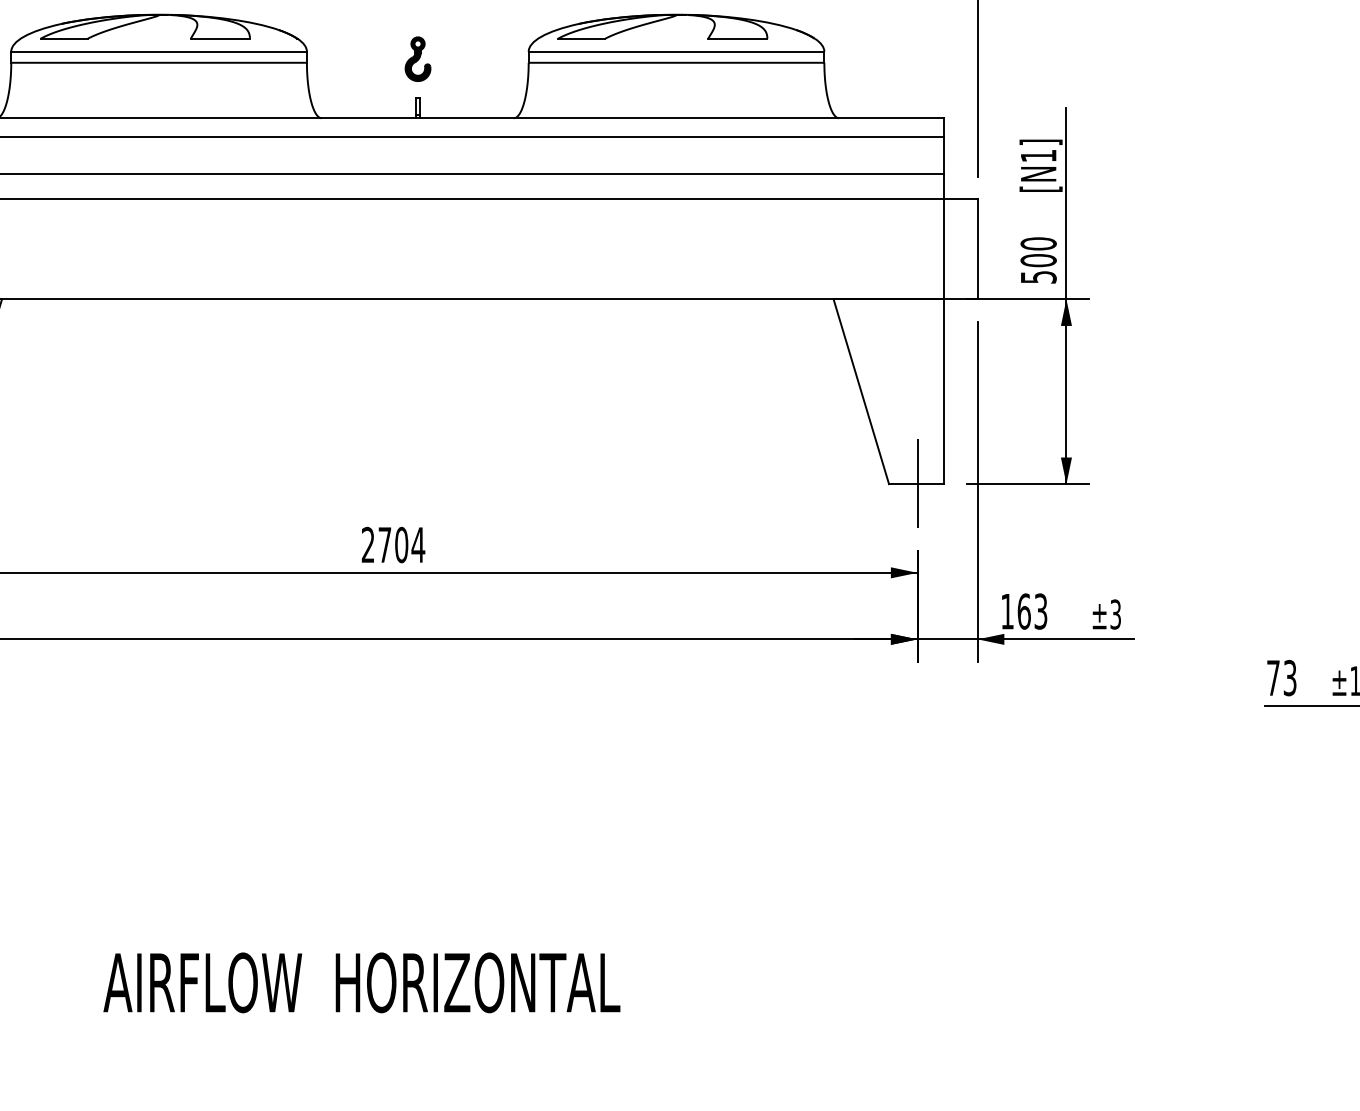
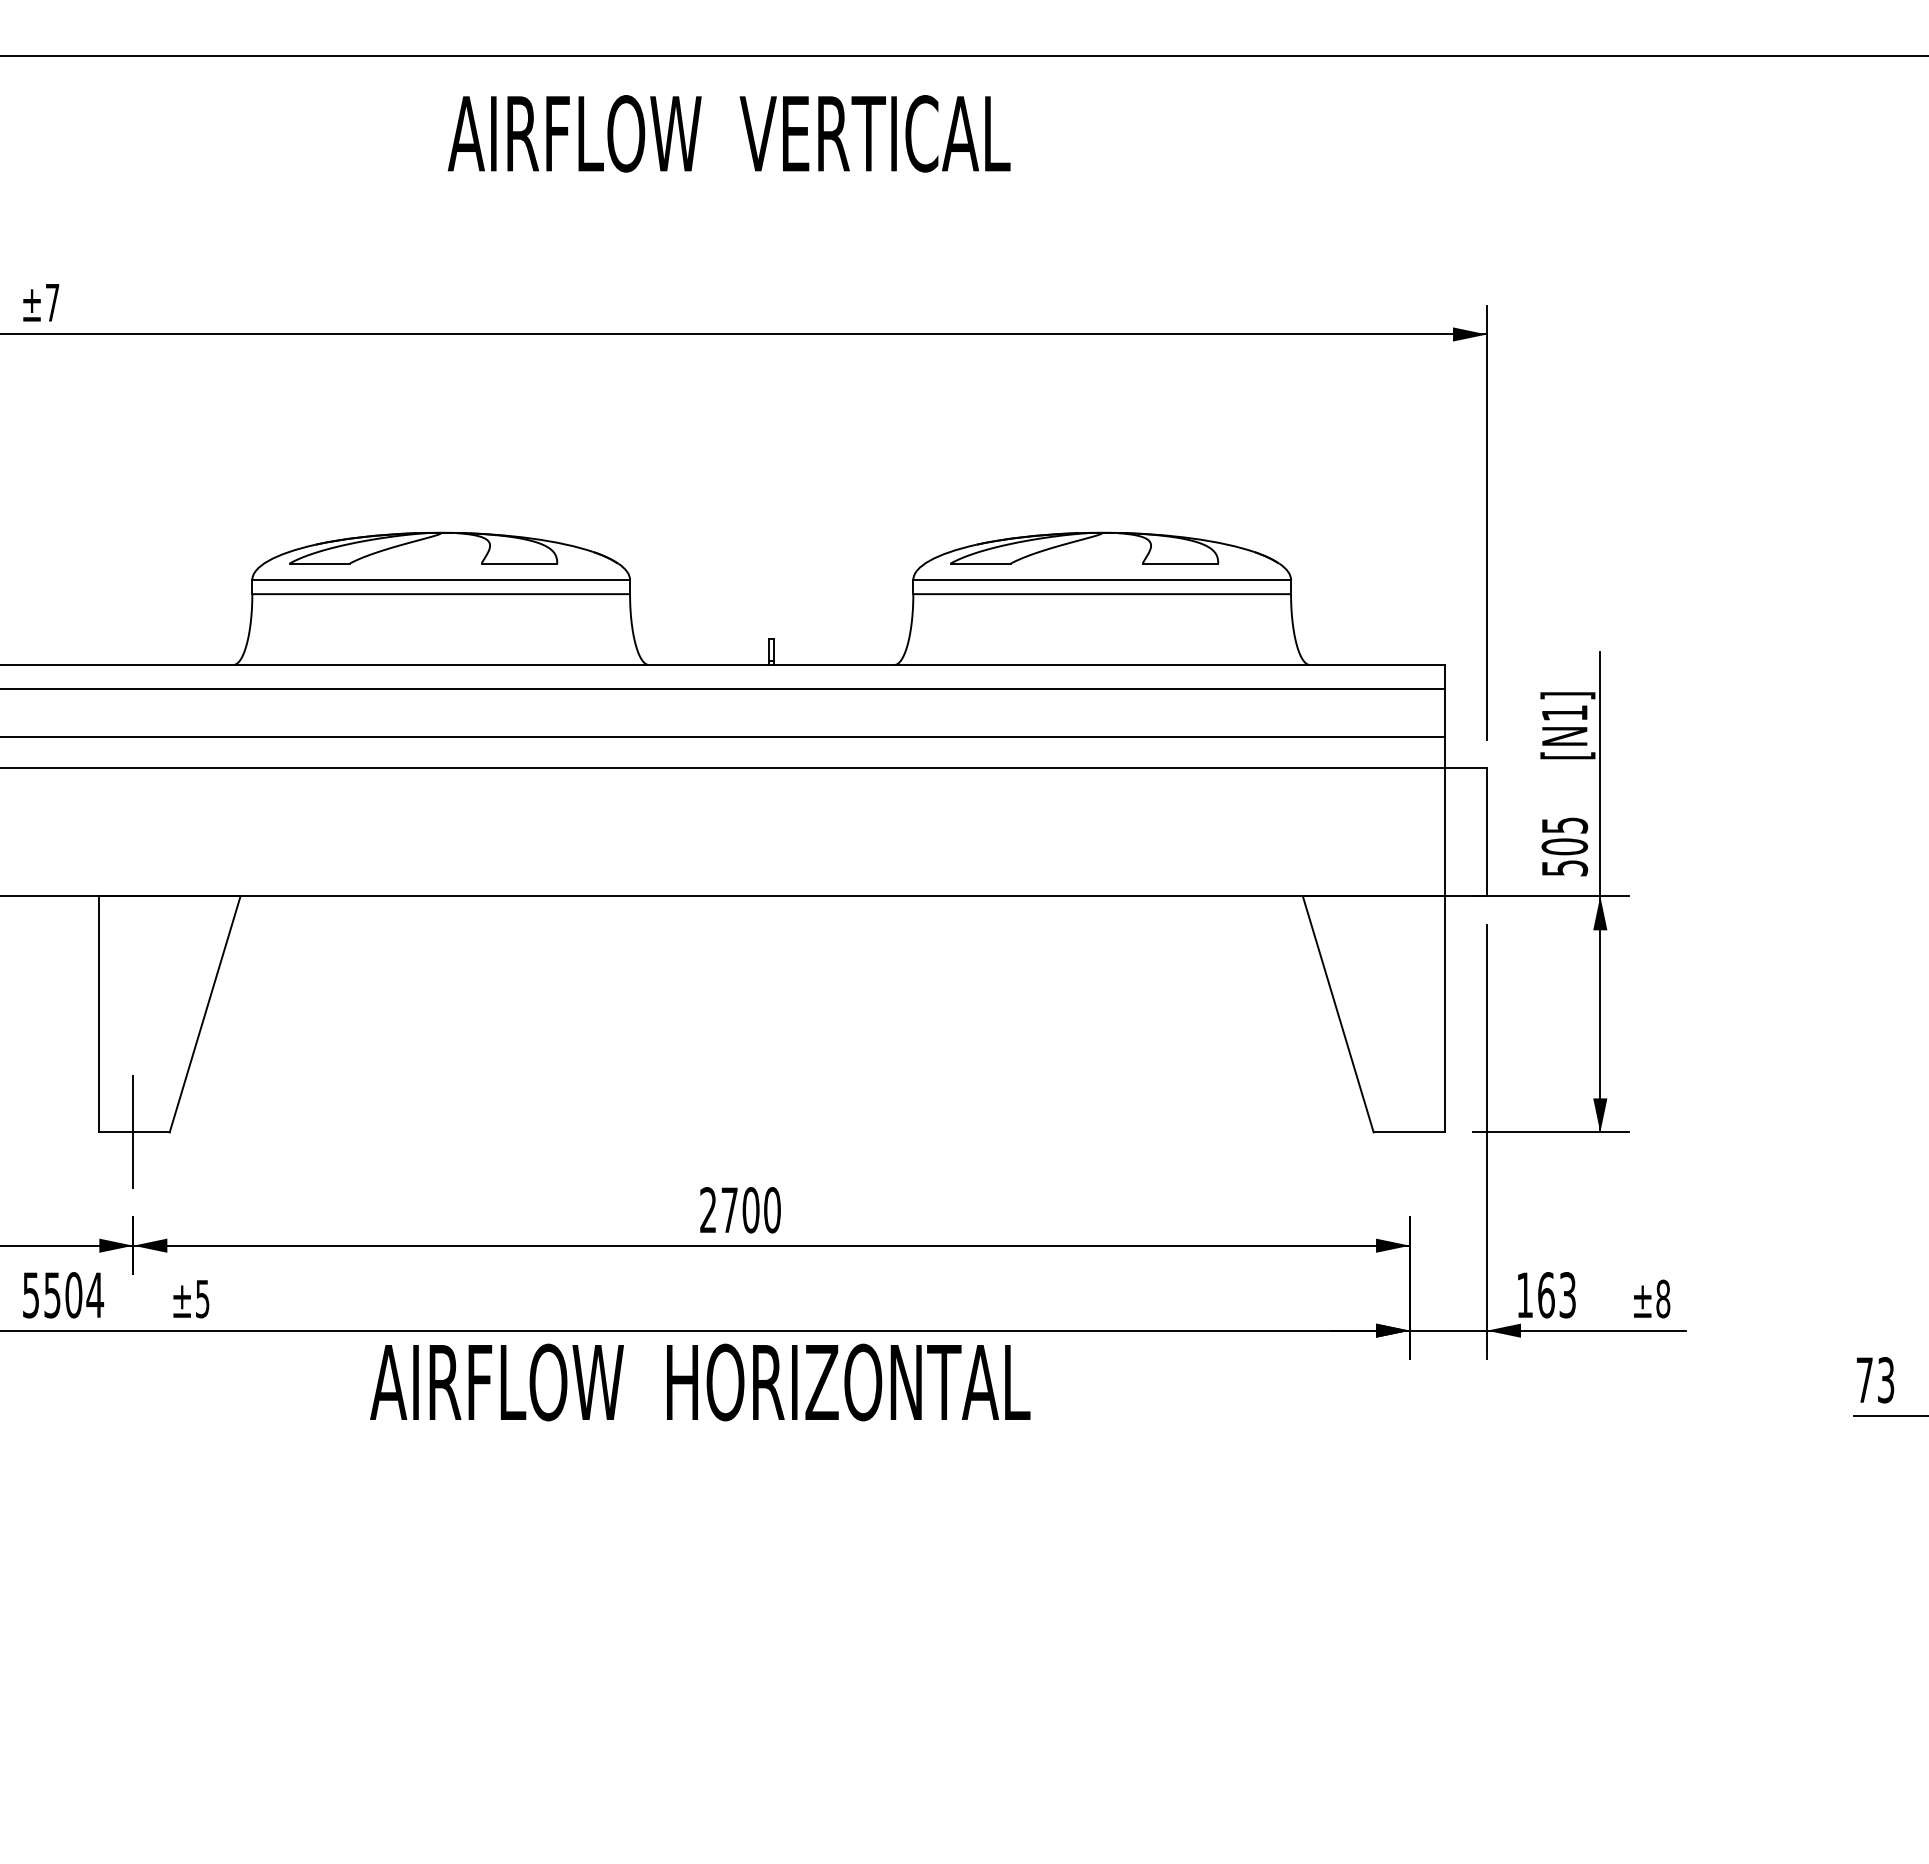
part: (417, 59) -> (771, 589), removed
text: (1038, 243) -> (1564, 825), 500 -> 505
line: (917, 483) -> (1410, 1131), removed
text: (418, 545) -> (772, 1210), 2704 -> 2700
text: (1115, 614) -> (1663, 1298), ±3 -> ±8
text: (362, 982) -> (700, 1382), moved

